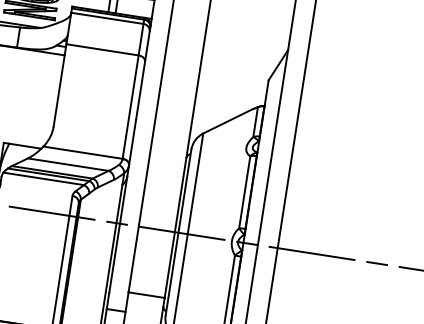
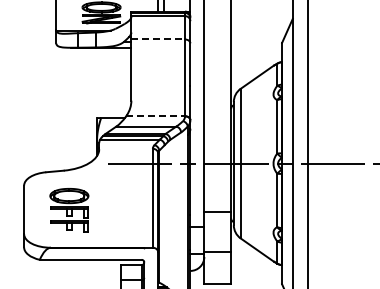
line: (102, 49) -> (158, 39), solid -> dashed
line: (84, 153) -> (156, 116), solid -> dashed

